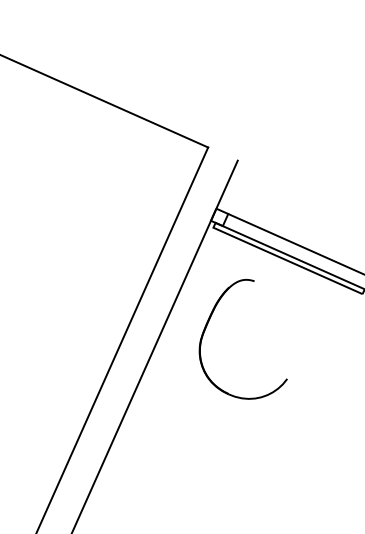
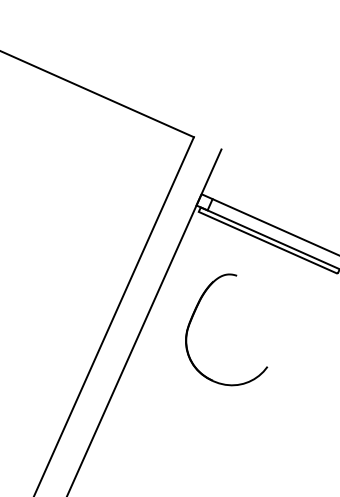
part: (207, 326) -> (193, 317), moved

